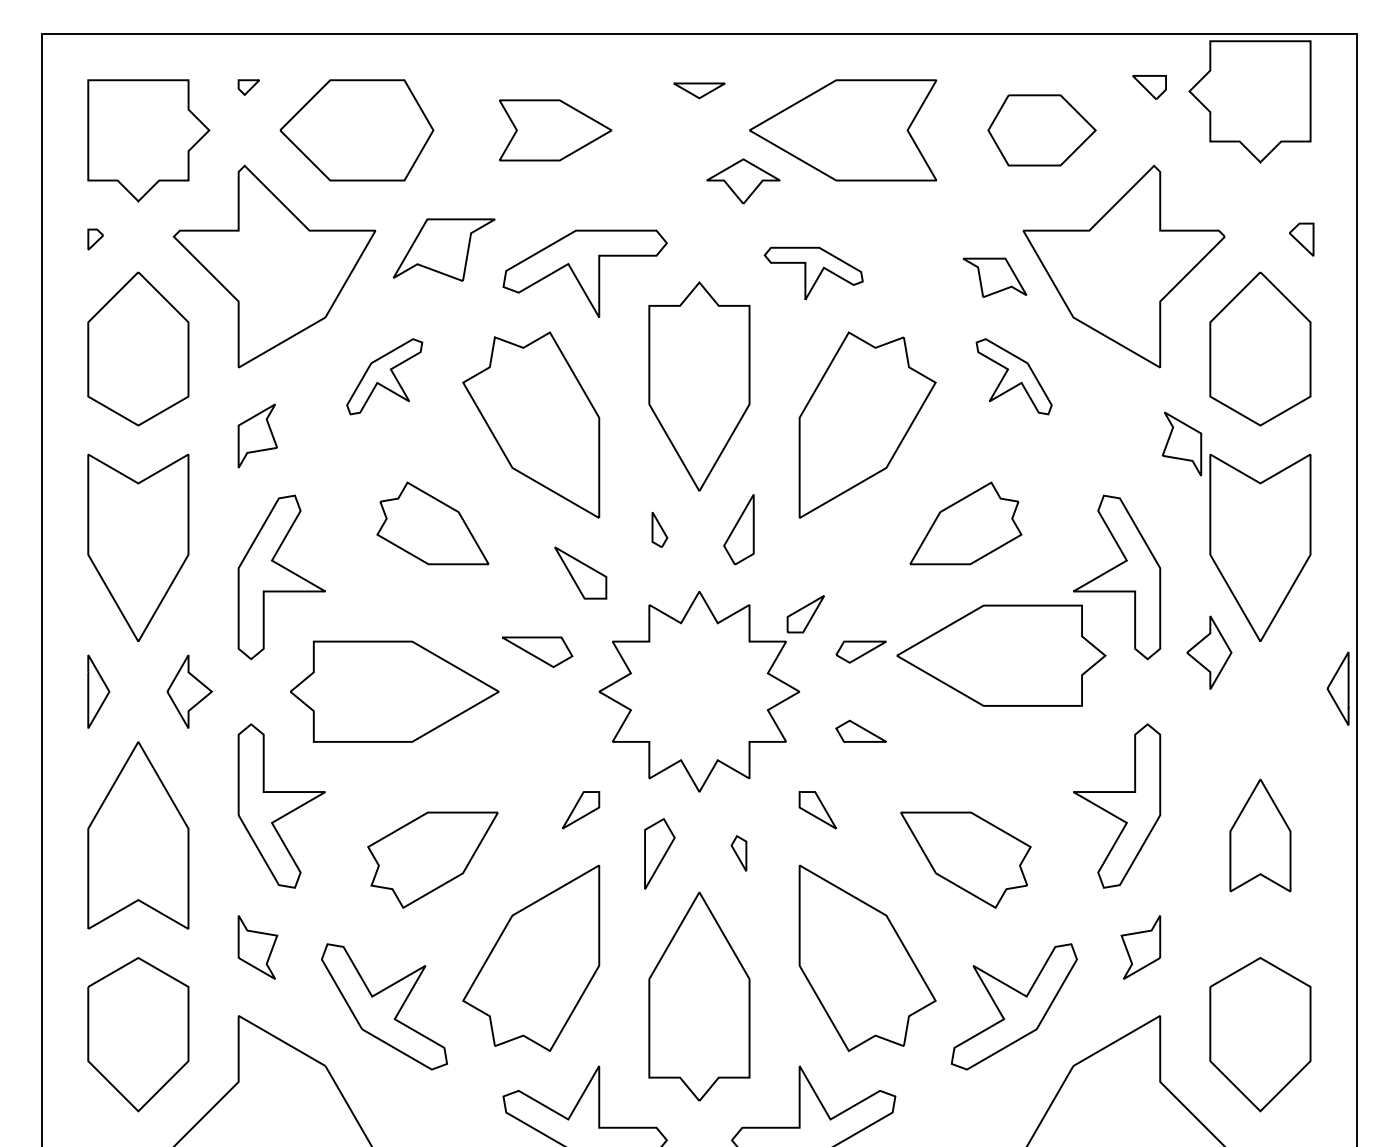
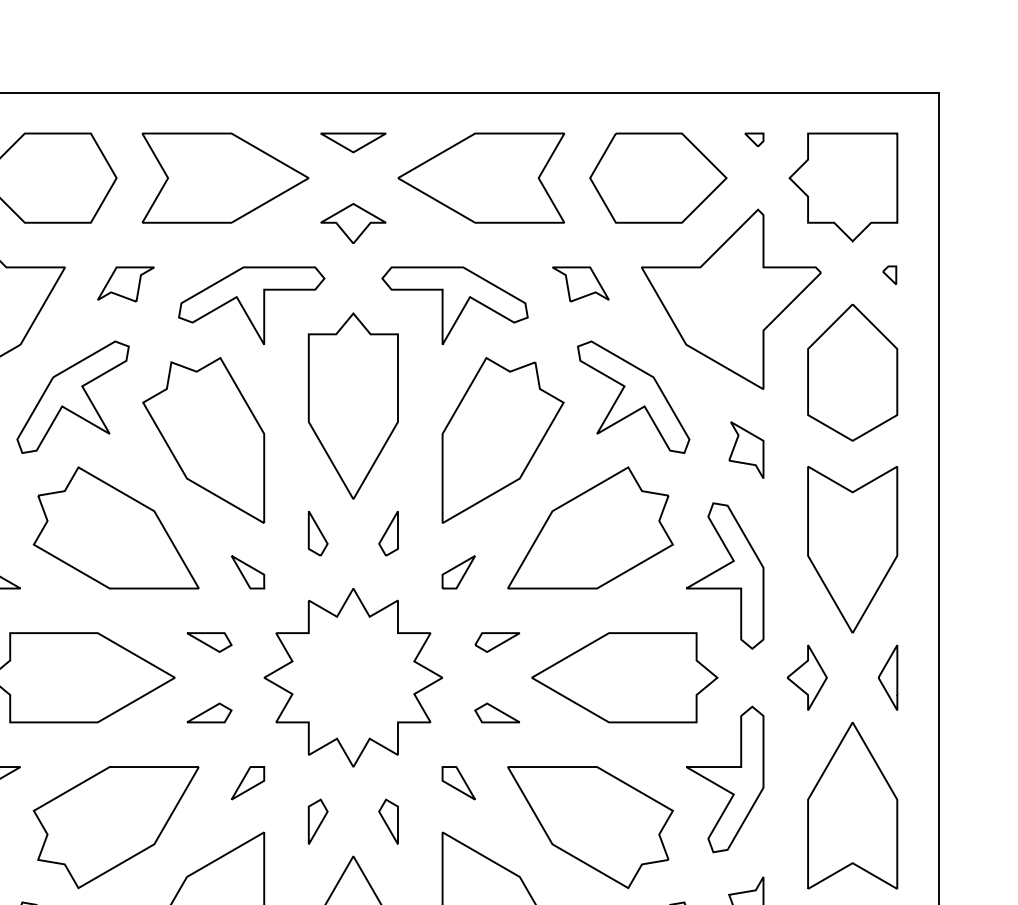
part: (1150, 87) -> (754, 139), size x0.62
part: (699, 90) -> (353, 142), size x1.43
part: (1249, 101) -> (842, 187), moved
part: (555, 130) -> (225, 178), size x1.67
part: (1041, 130) -> (657, 178), size x1.43
part: (743, 181) -> (353, 223), moved
part: (1302, 239) -> (890, 275), size x0.62
part: (443, 249) -> (125, 284), size x0.62
part: (813, 273) -> (454, 305), size x1.67
part: (994, 277) -> (580, 284), moved
part: (384, 376) -> (73, 397), size x1.67
part: (1013, 376) -> (632, 397), size x1.67
part: (1182, 443) -> (746, 449), moved
part: (432, 523) -> (115, 528), size x1.67
part: (965, 523) -> (590, 528), size x1.67
part: (659, 529) -> (317, 533), size x1.43
part: (738, 529) -> (388, 533), size x0.71
part: (581, 573) -> (248, 572), size x0.71
part: (805, 614) -> (458, 572), moved
part: (537, 651) -> (209, 641), size x0.71
part: (1209, 652) -> (807, 677), moved
part: (1001, 655) -> (624, 677), moved
part: (1337, 688) -> (887, 677), moved
part: (537, 730) -> (209, 712), added
part: (1260, 835) -> (852, 805), size x1.67
part: (659, 852) -> (317, 820), size x0.71
part: (738, 853) -> (388, 821), size x1.43
part: (432, 860) -> (115, 827), size x1.43
part: (965, 860) -> (590, 827), size x1.43

